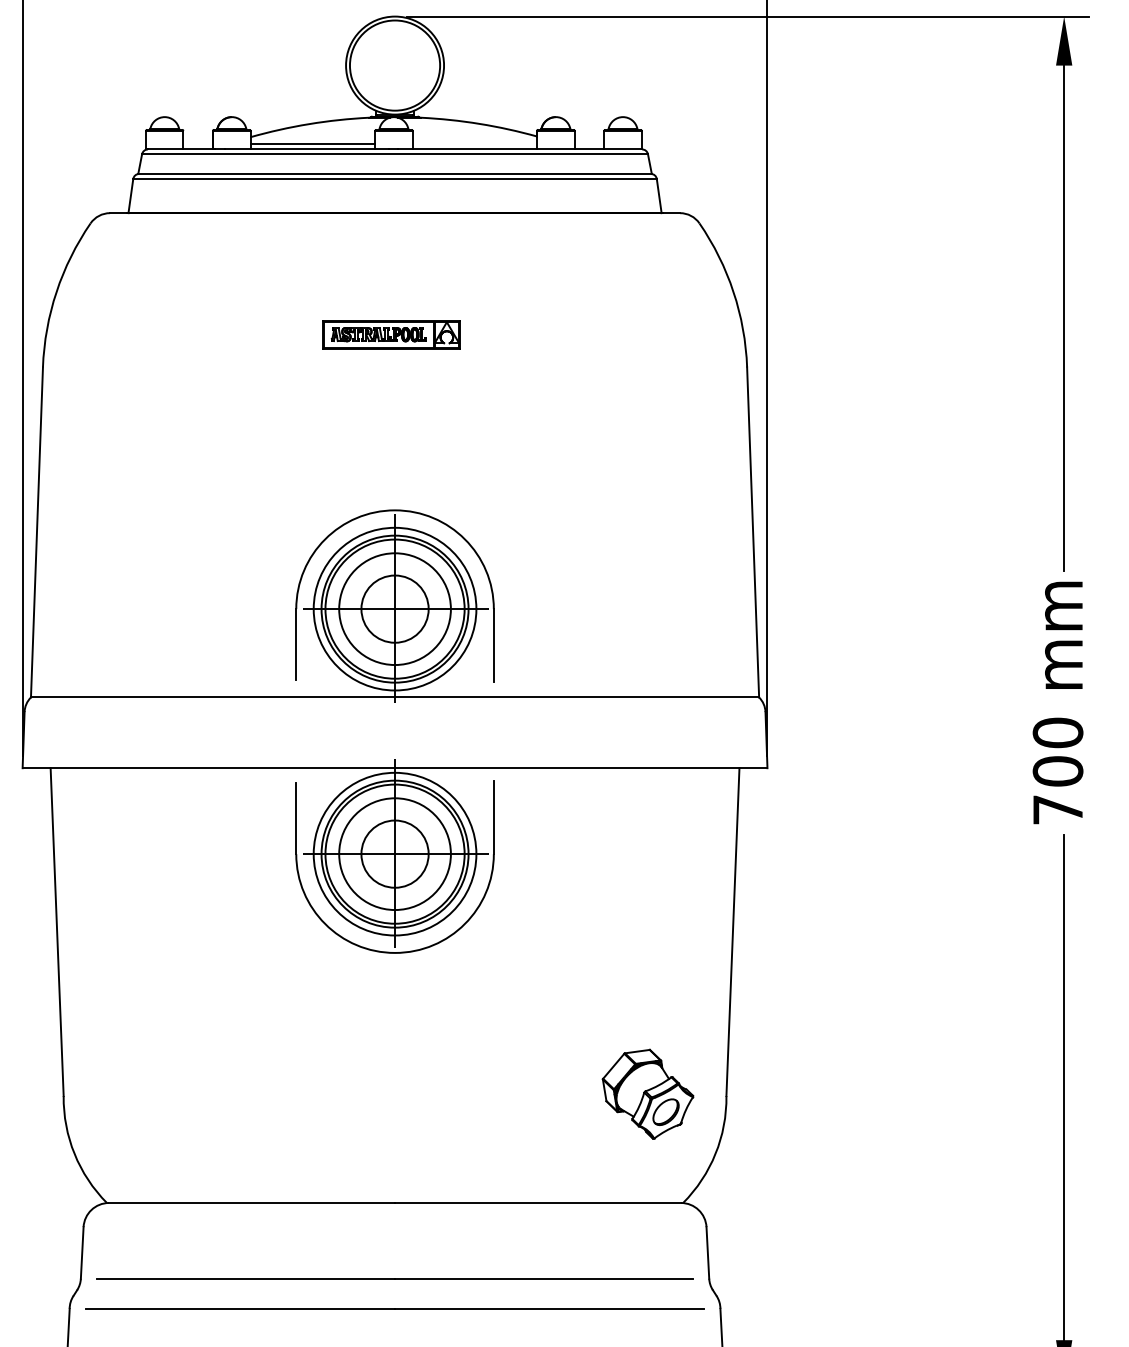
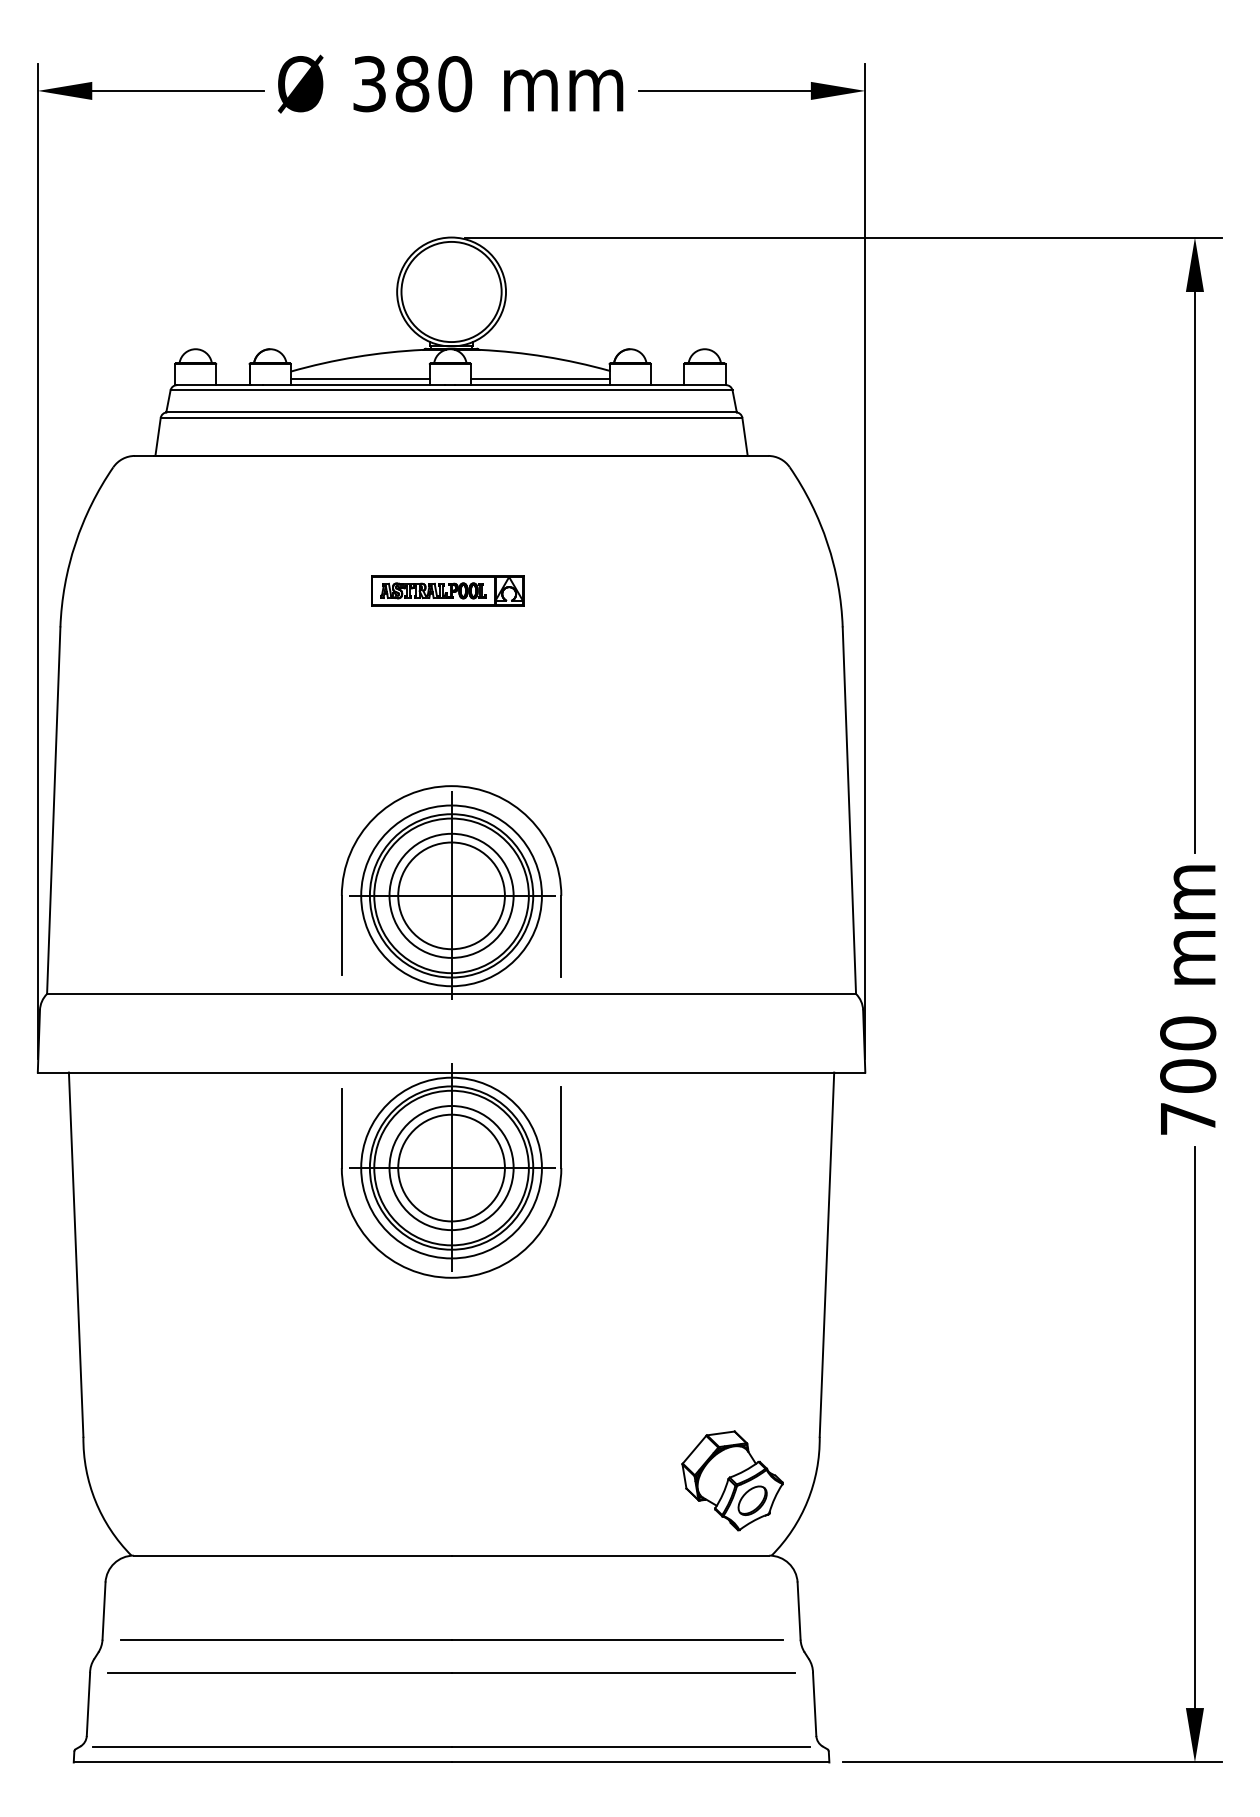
line: (475, 144) -> (540, 379), added
circle: (394, 608) -> (451, 895), size x1.43
circle: (394, 853) -> (451, 1167), size x1.43
part: (647, 1093) -> (732, 1480), moved

